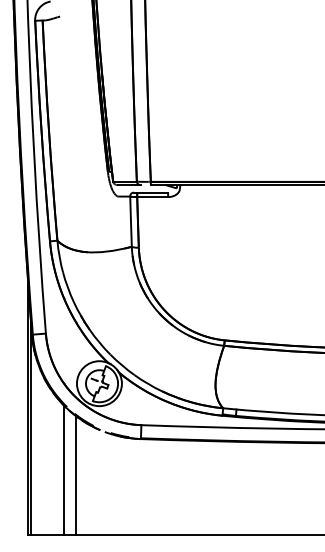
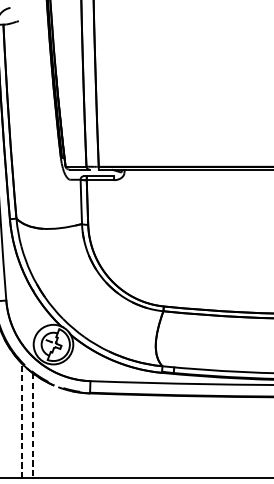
line: (63, 469) -> (21, 420), solid -> dashed
line: (75, 475) -> (32, 425), solid -> dashed

